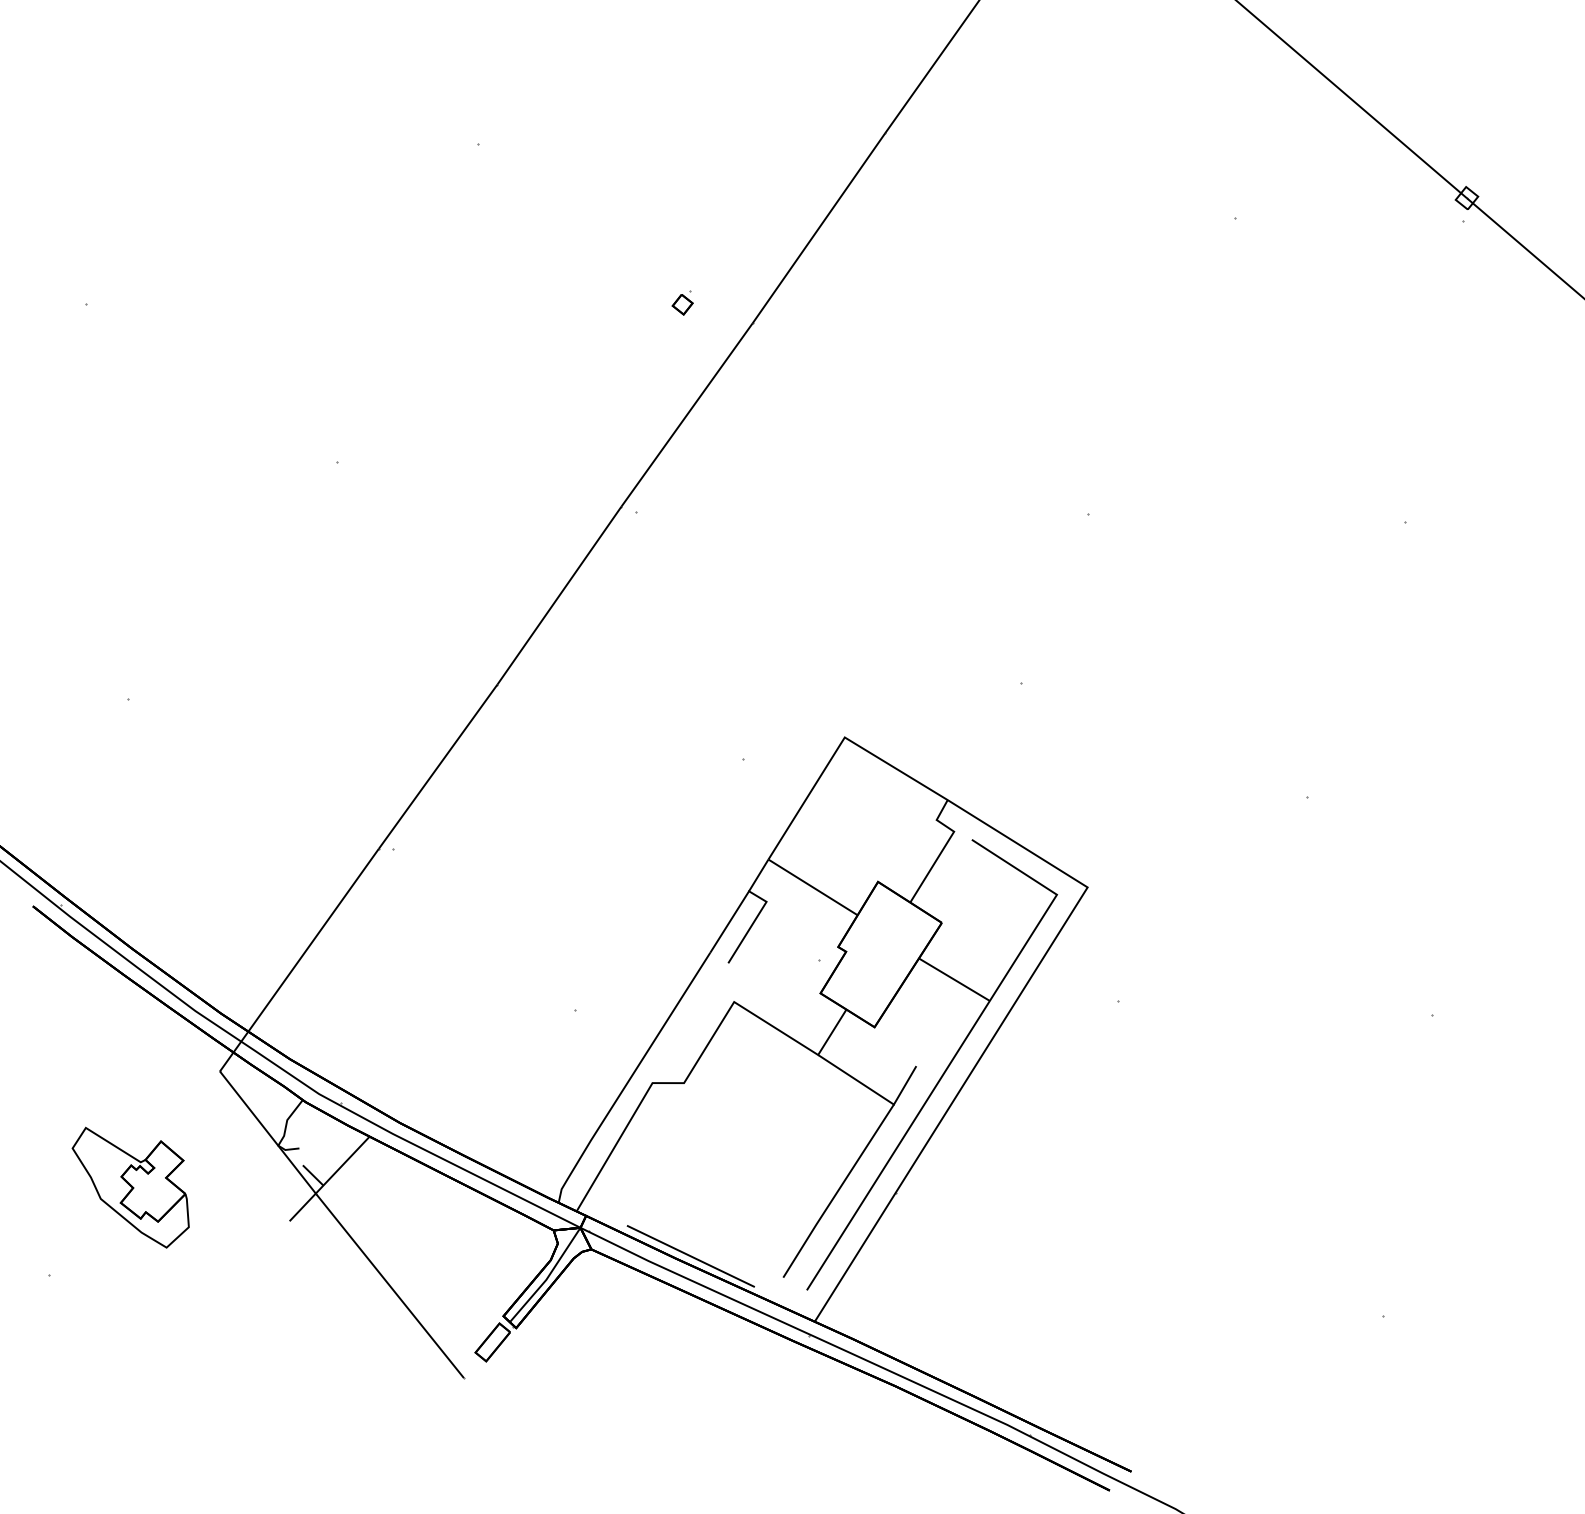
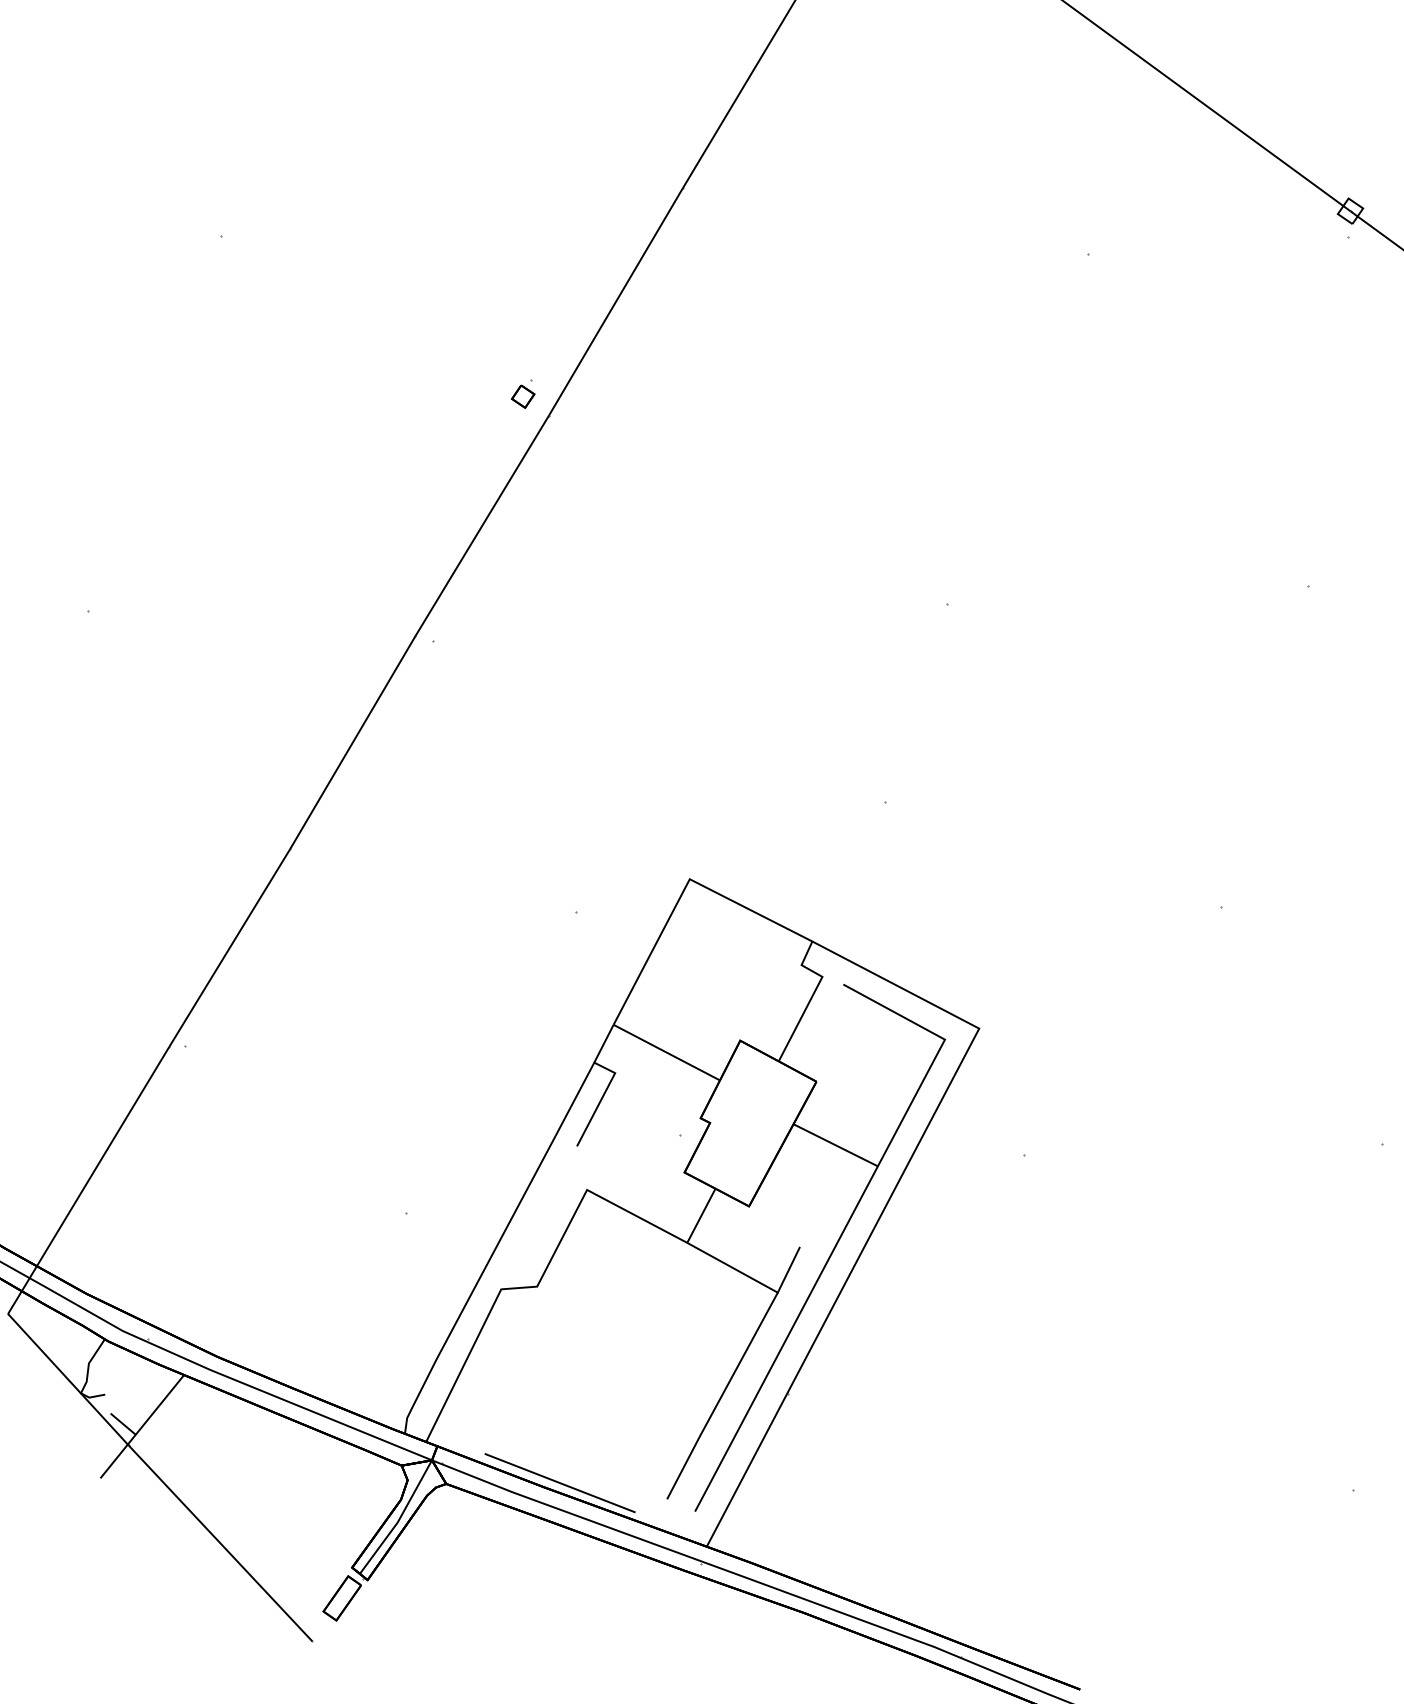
part: (682, 302) -> (522, 394), moved

